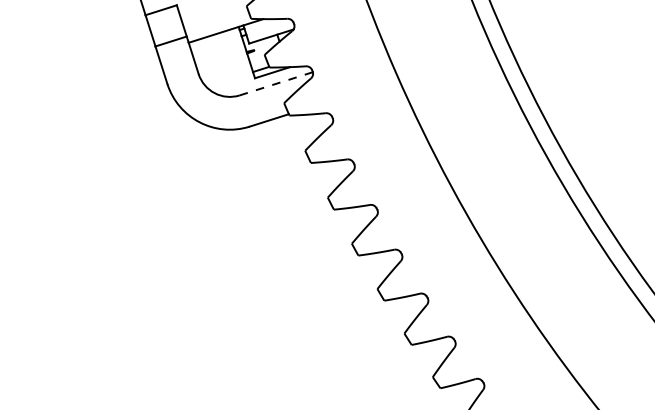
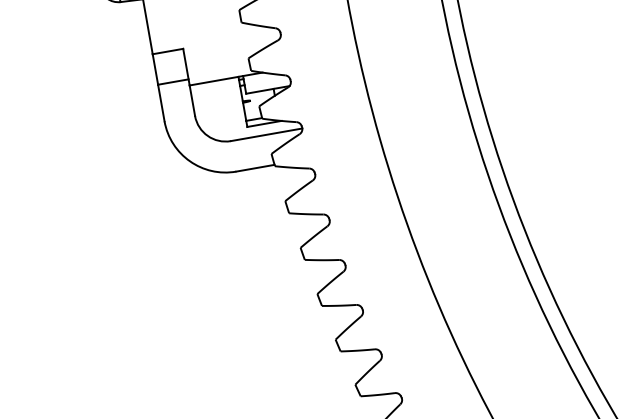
line: (276, 83) -> (266, 134), dashed -> solid

